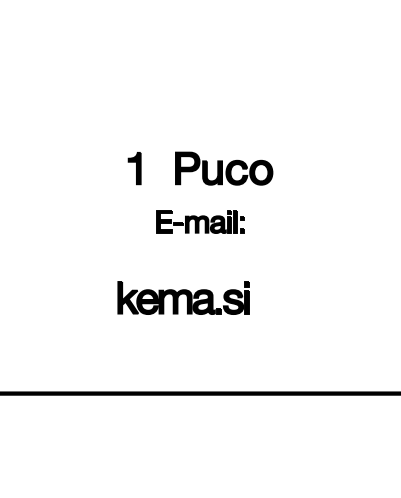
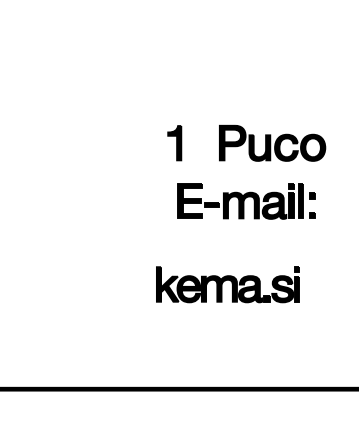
part: (200, 221) -> (246, 201), size x1.43

